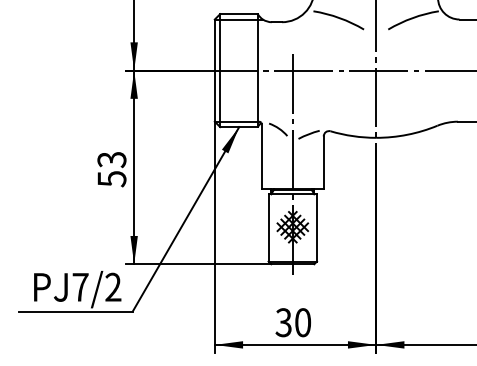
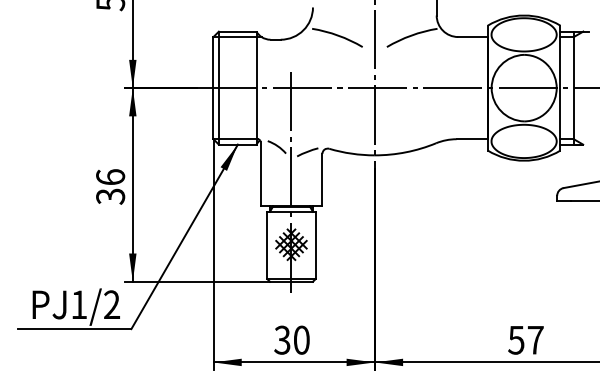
text: (111, 168) -> (110, 186), 53 -> 36
text: (80, 286) -> (79, 304), PJ7/2 -> PJ1/2

